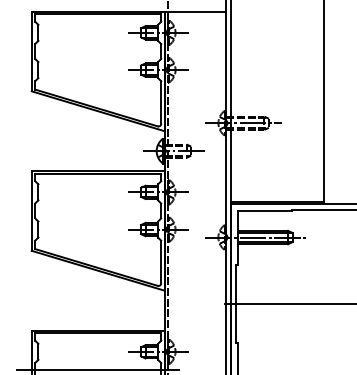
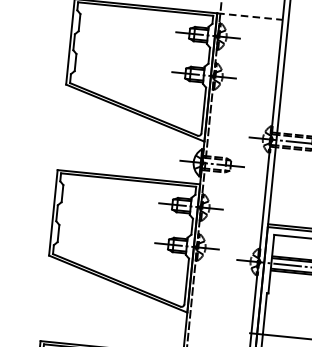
line: (195, 11) -> (250, 16), solid -> dashed

